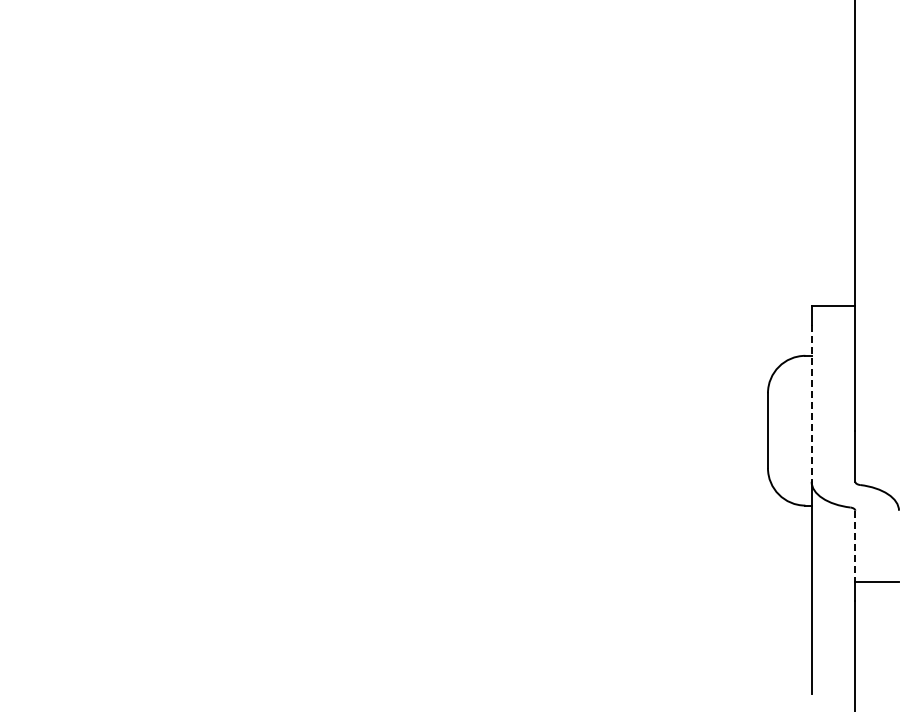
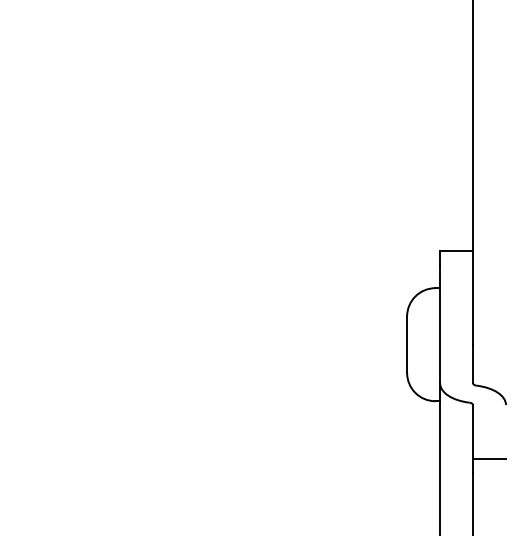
line: (811, 403) -> (439, 324), dashed -> solid
line: (855, 546) -> (473, 432), dashed -> solid

